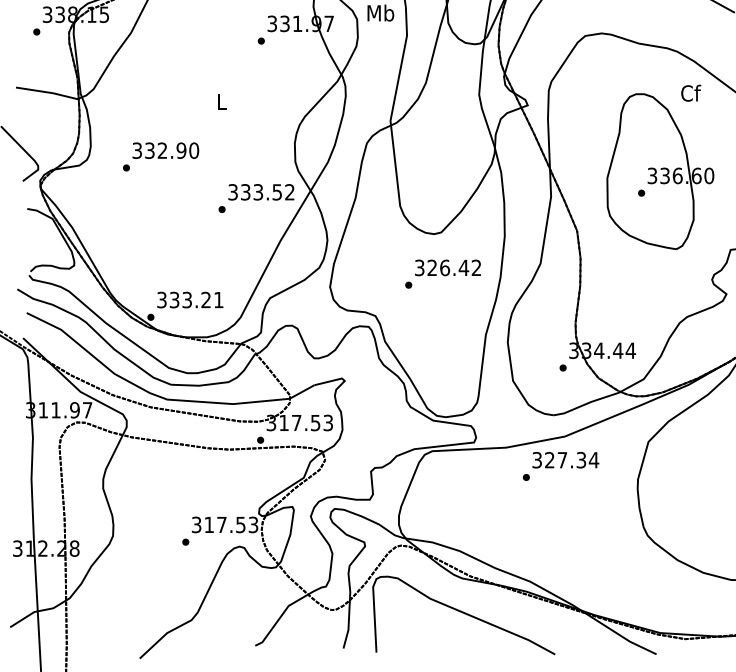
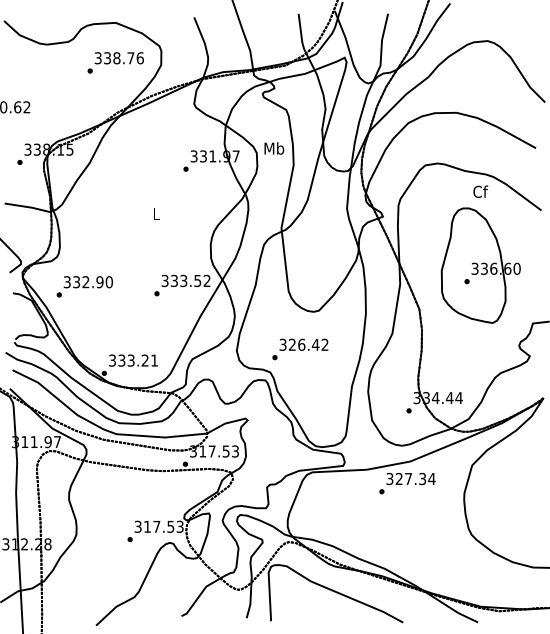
text: (690, 92) -> (480, 191), moved
text: (160, 156) -> (84, 286), moved
text: (443, 274) -> (300, 349), moved

